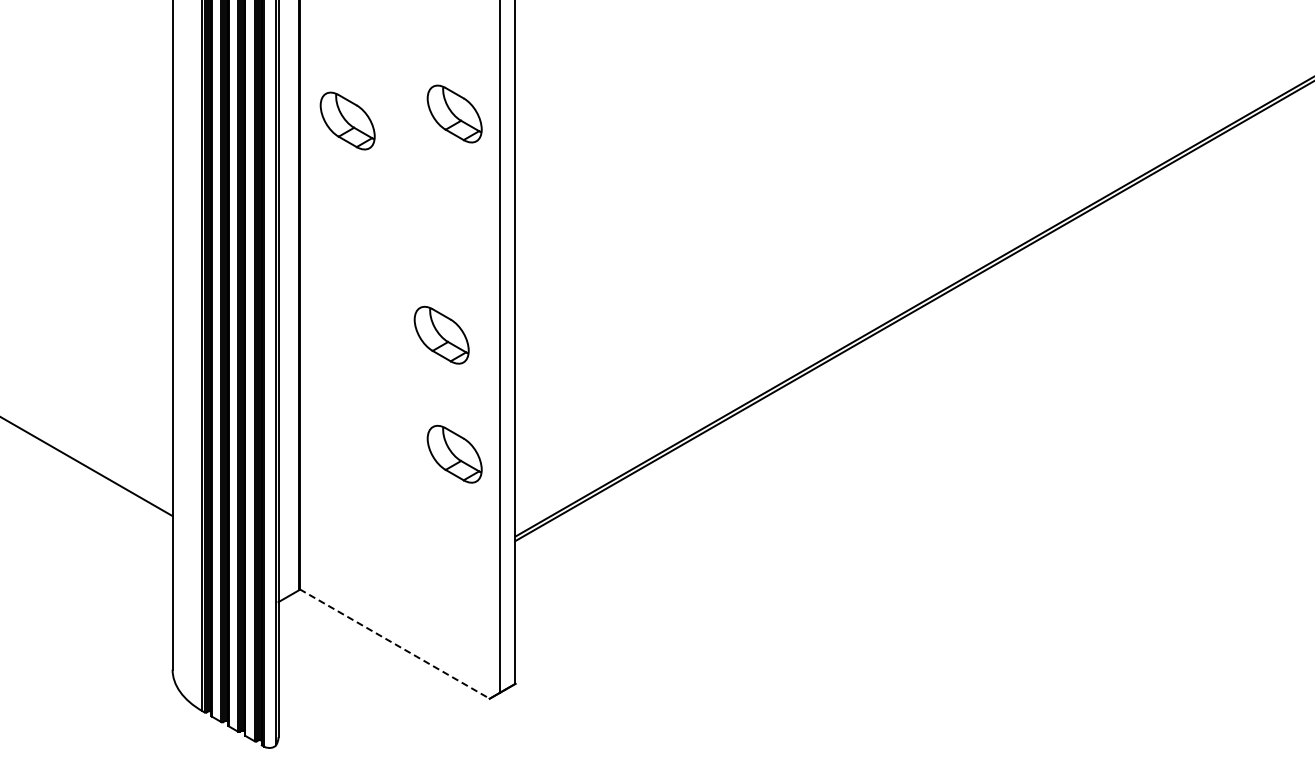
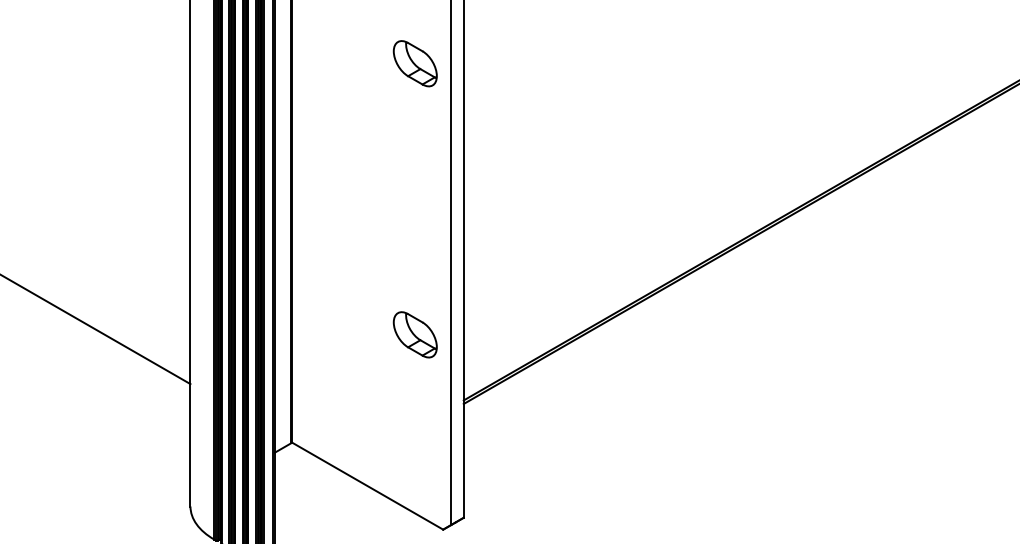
part: (347, 120) -> (329, 68), removed
part: (441, 334) -> (404, 239), removed
line: (394, 643) -> (367, 485), dashed -> solid

